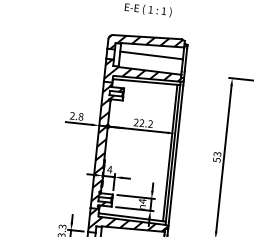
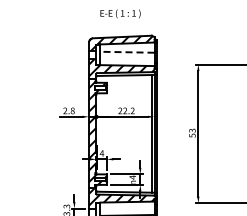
line: (150, 55) -> (126, 52), solid -> dashed

